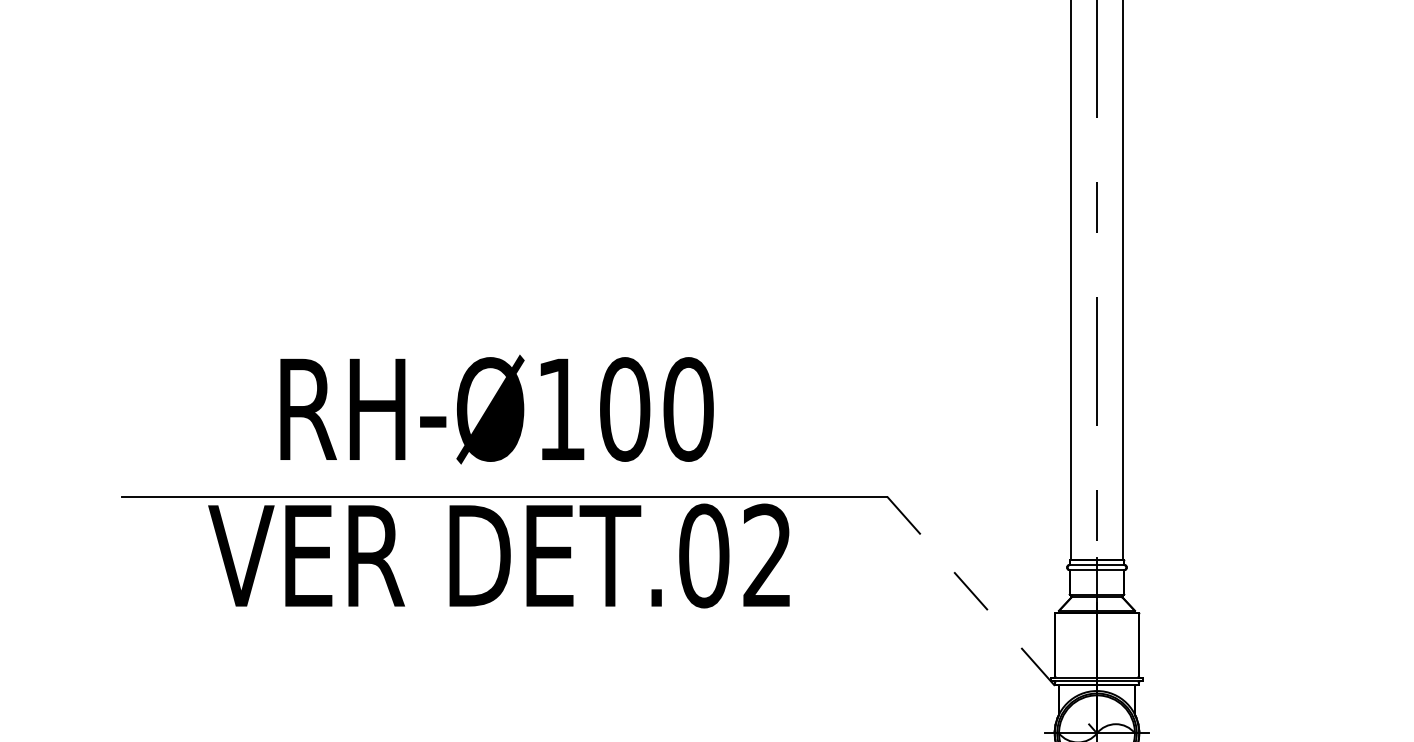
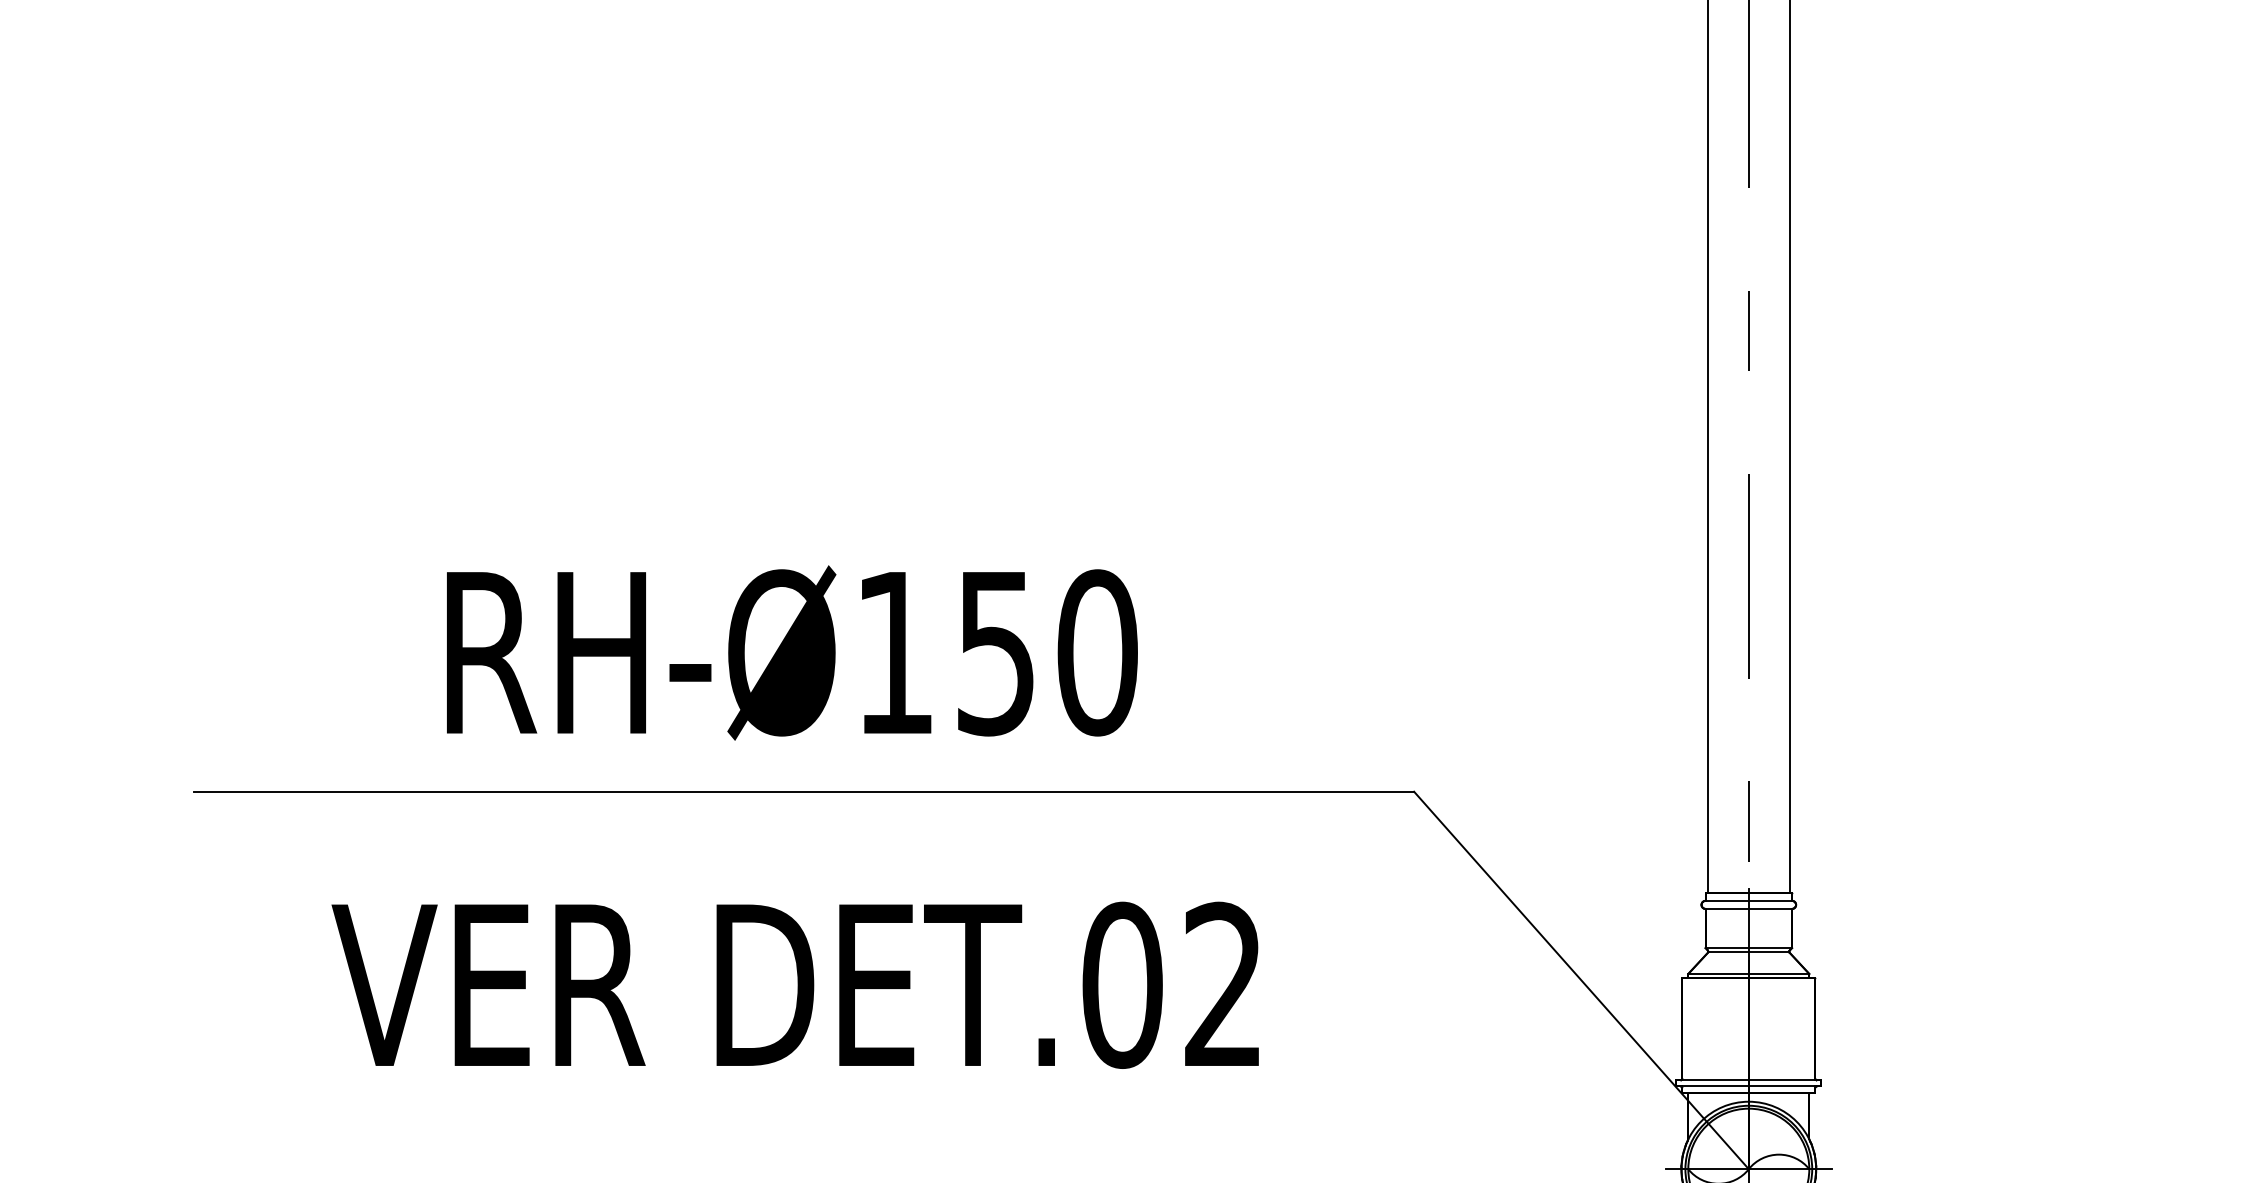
text: (625, 409) -> (997, 652), RH-Ø100 -> RH-Ø150
text: (498, 555) -> (794, 984), moved
line: (992, 615) -> (1582, 981), dashed -> solid

